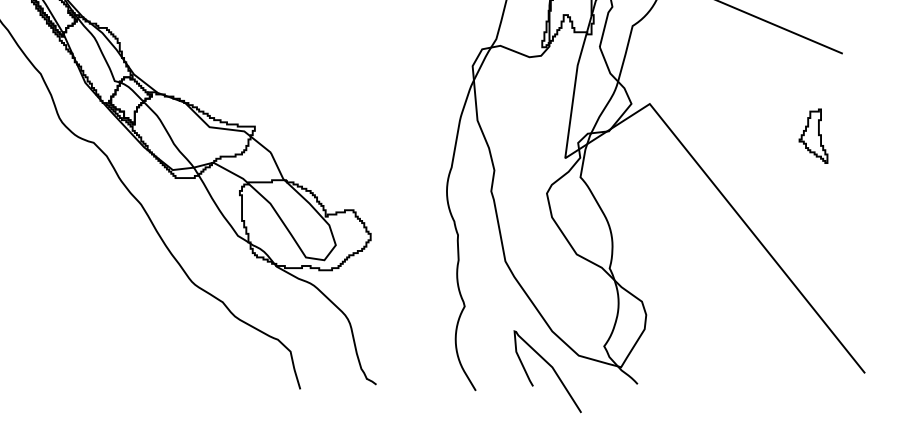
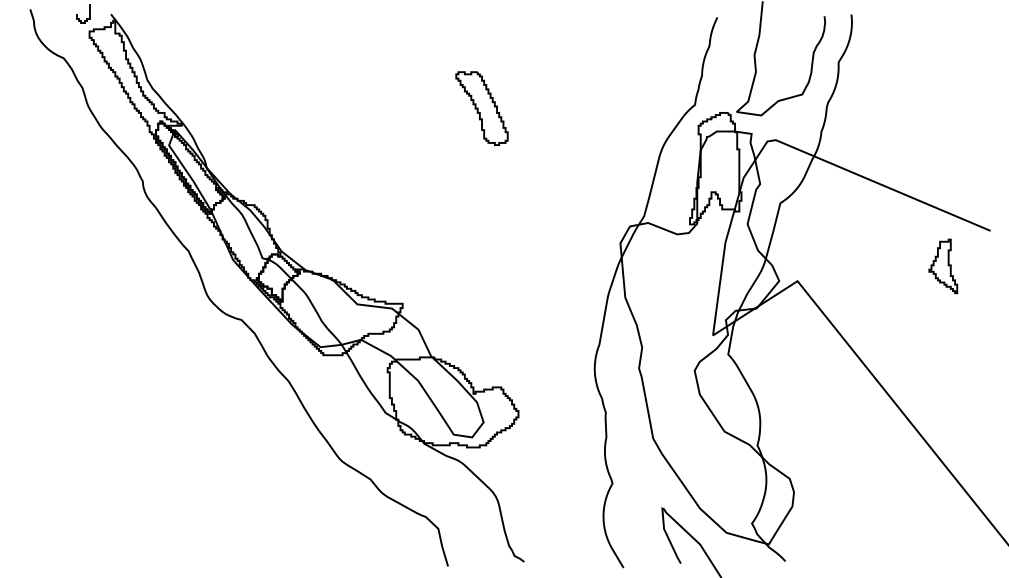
part: (813, 136) -> (943, 266), moved

